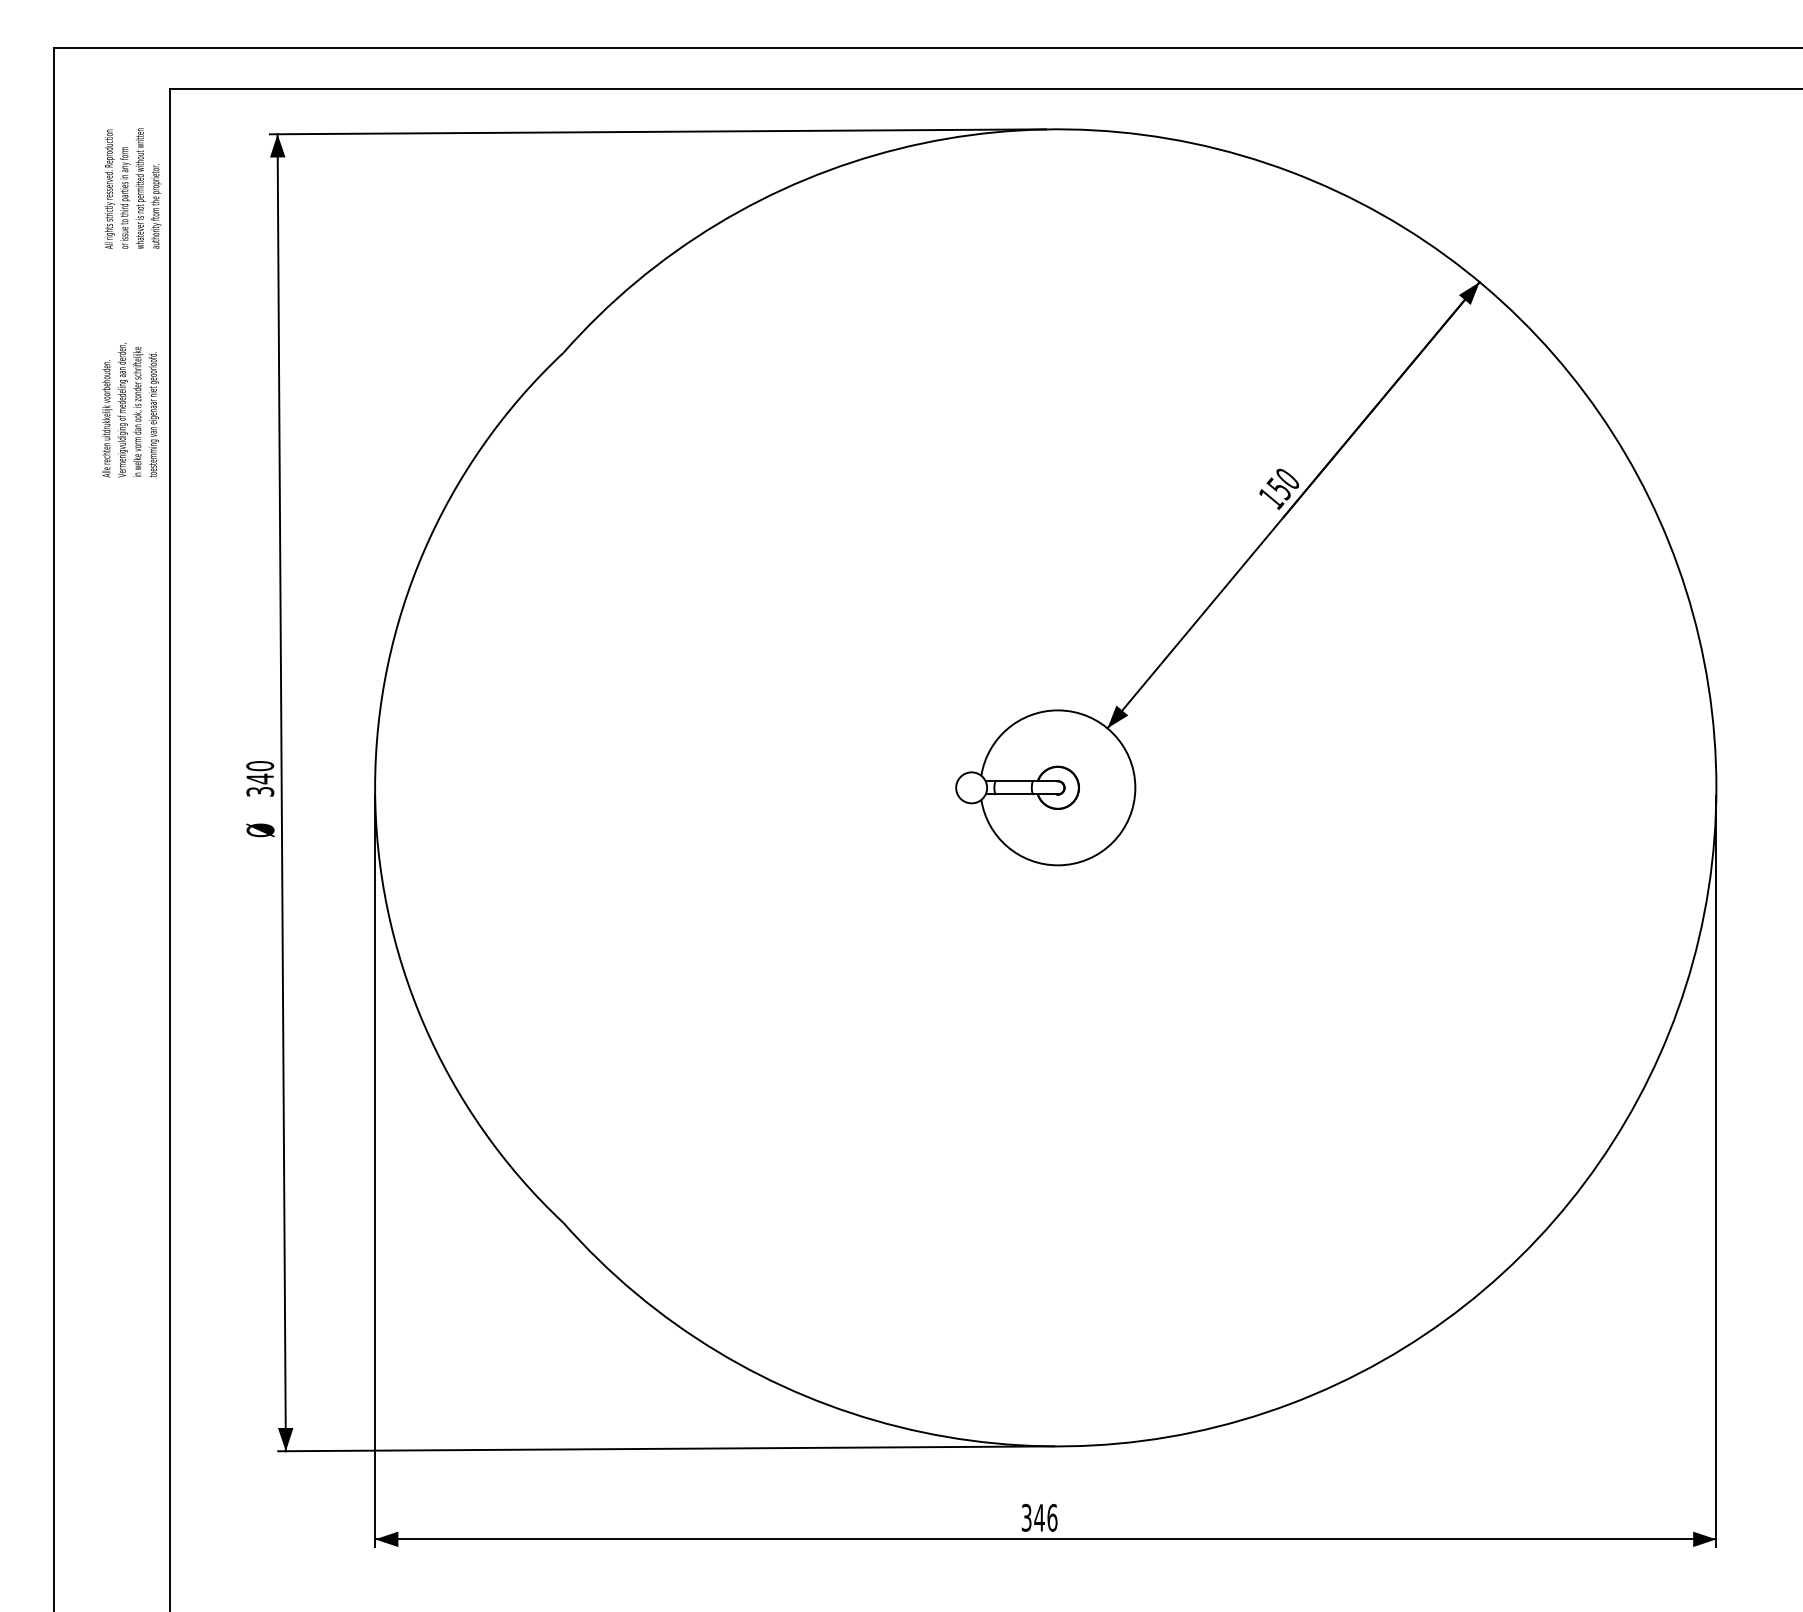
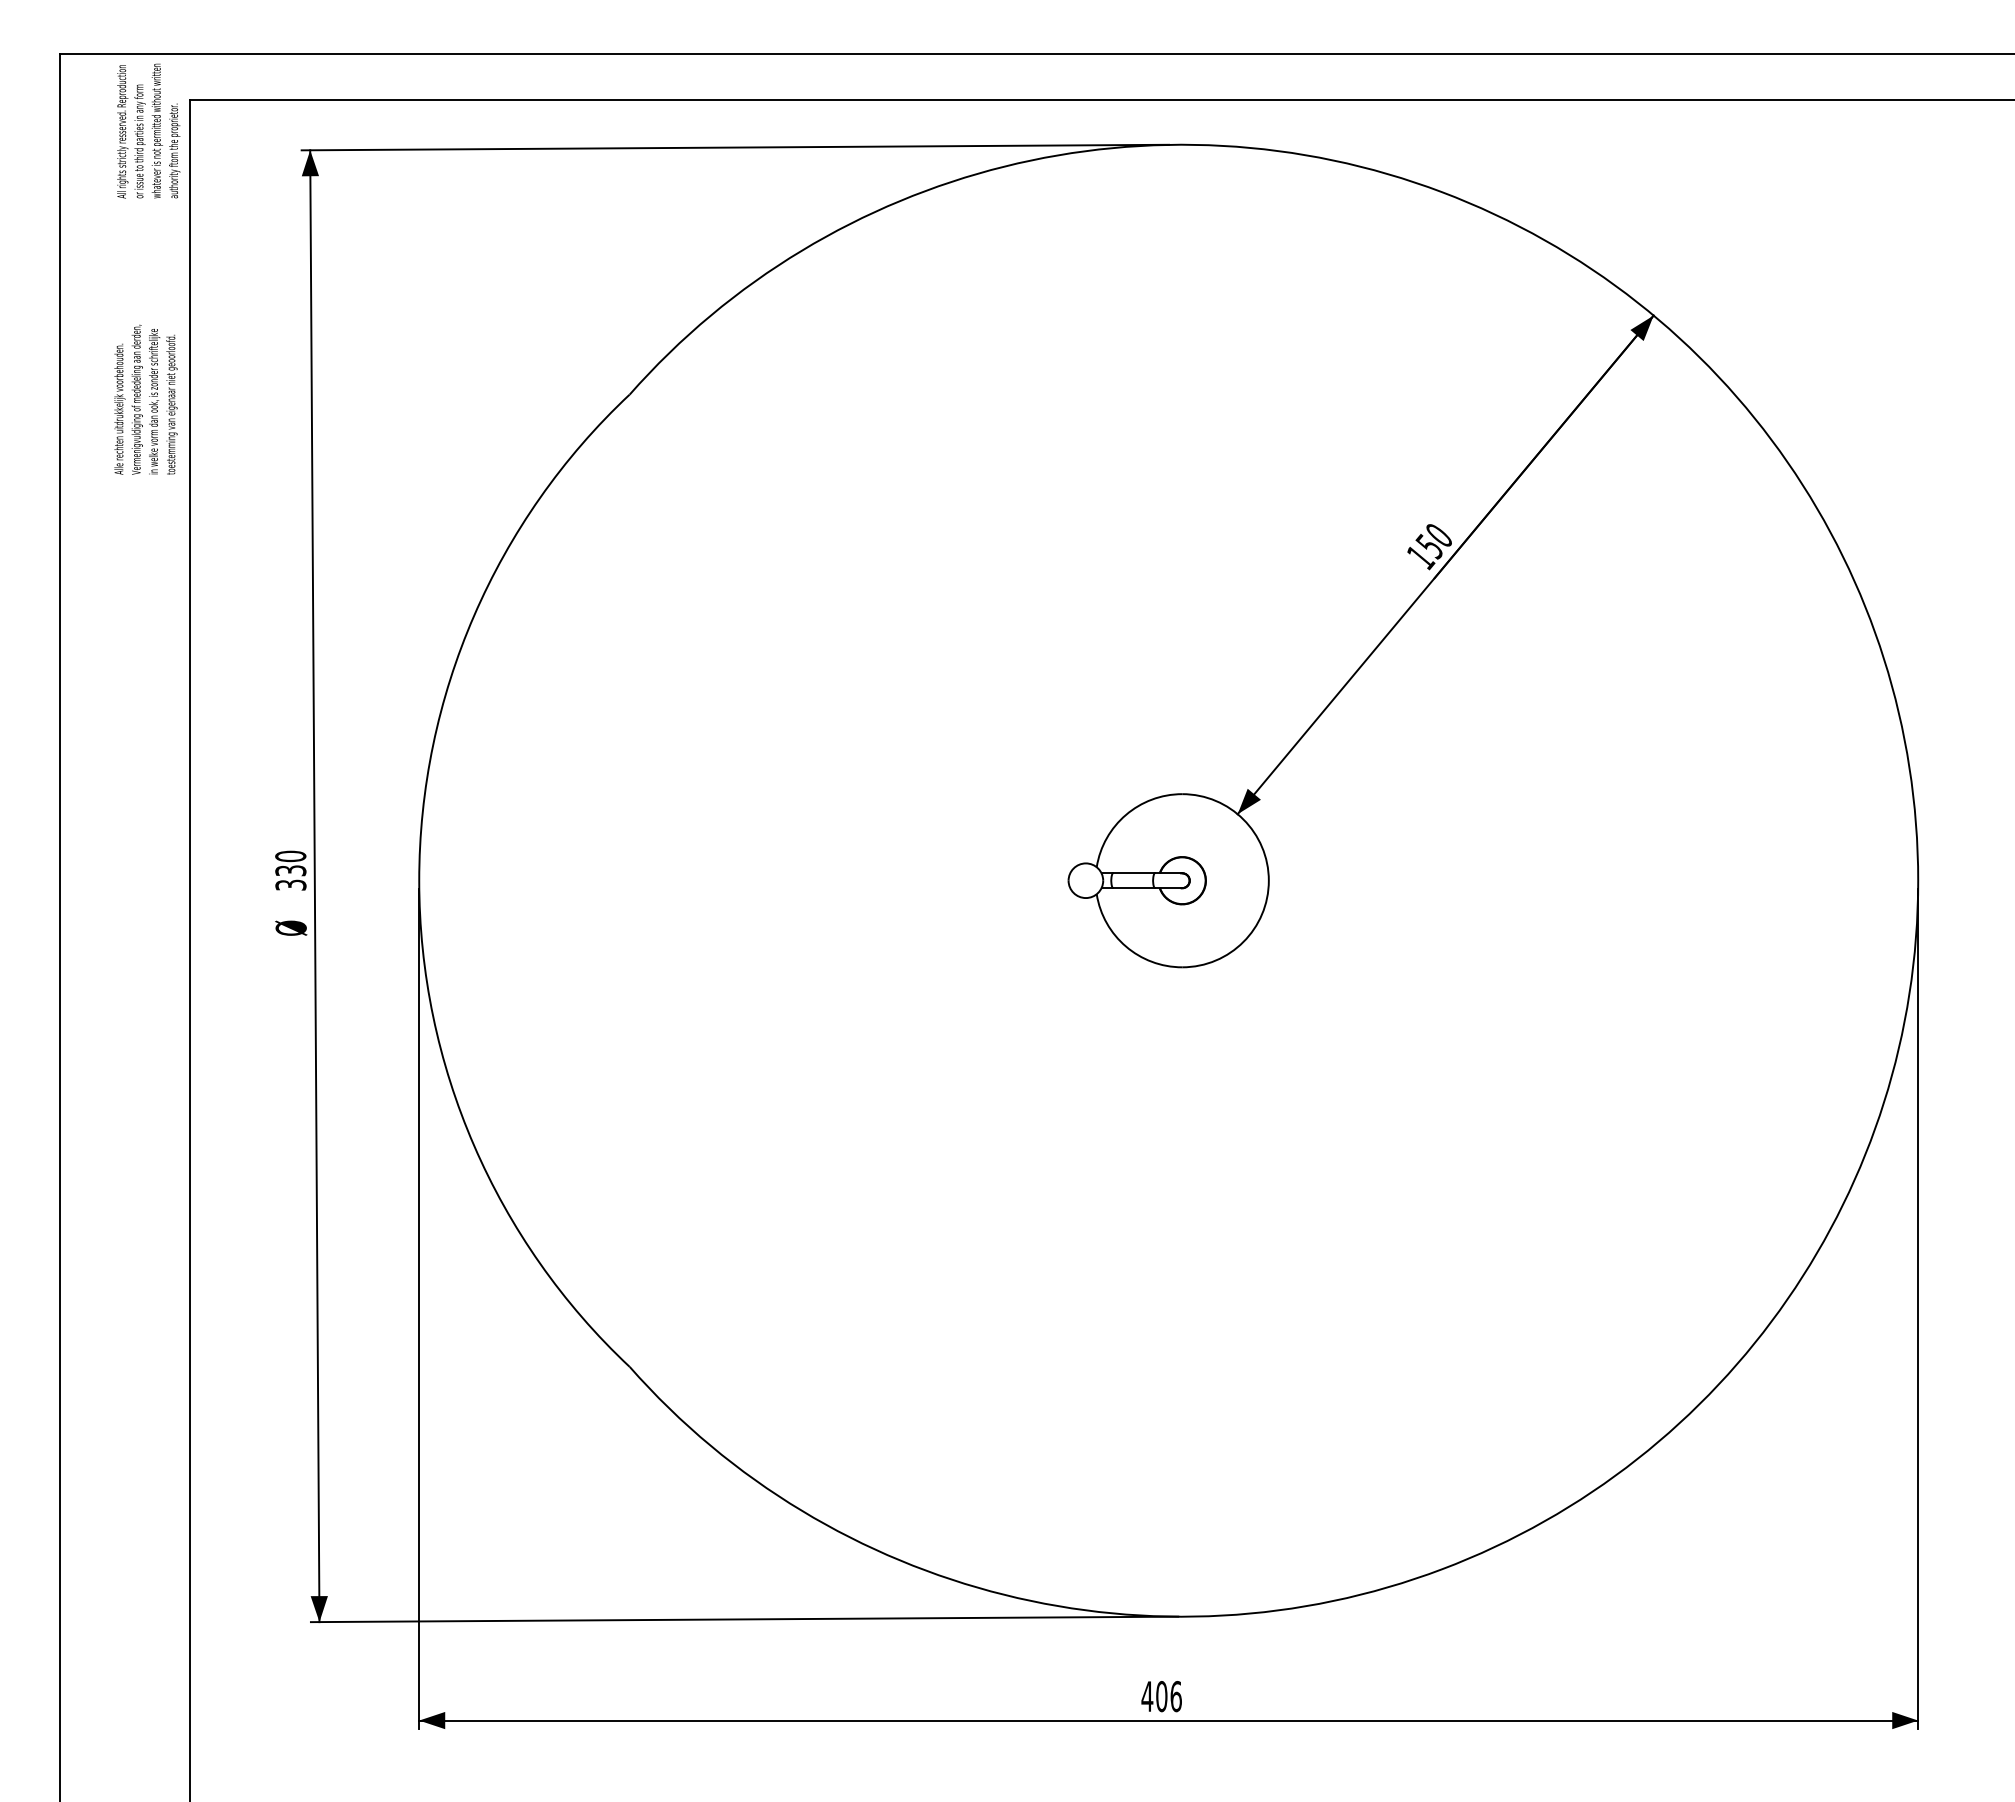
text: (132, 188) -> (148, 130), moved
text: (130, 410) -> (145, 399), moved
text: (259, 778) -> (290, 870), 340 -> 330
text: (1033, 1517) -> (1154, 1696), 346 -> 406

